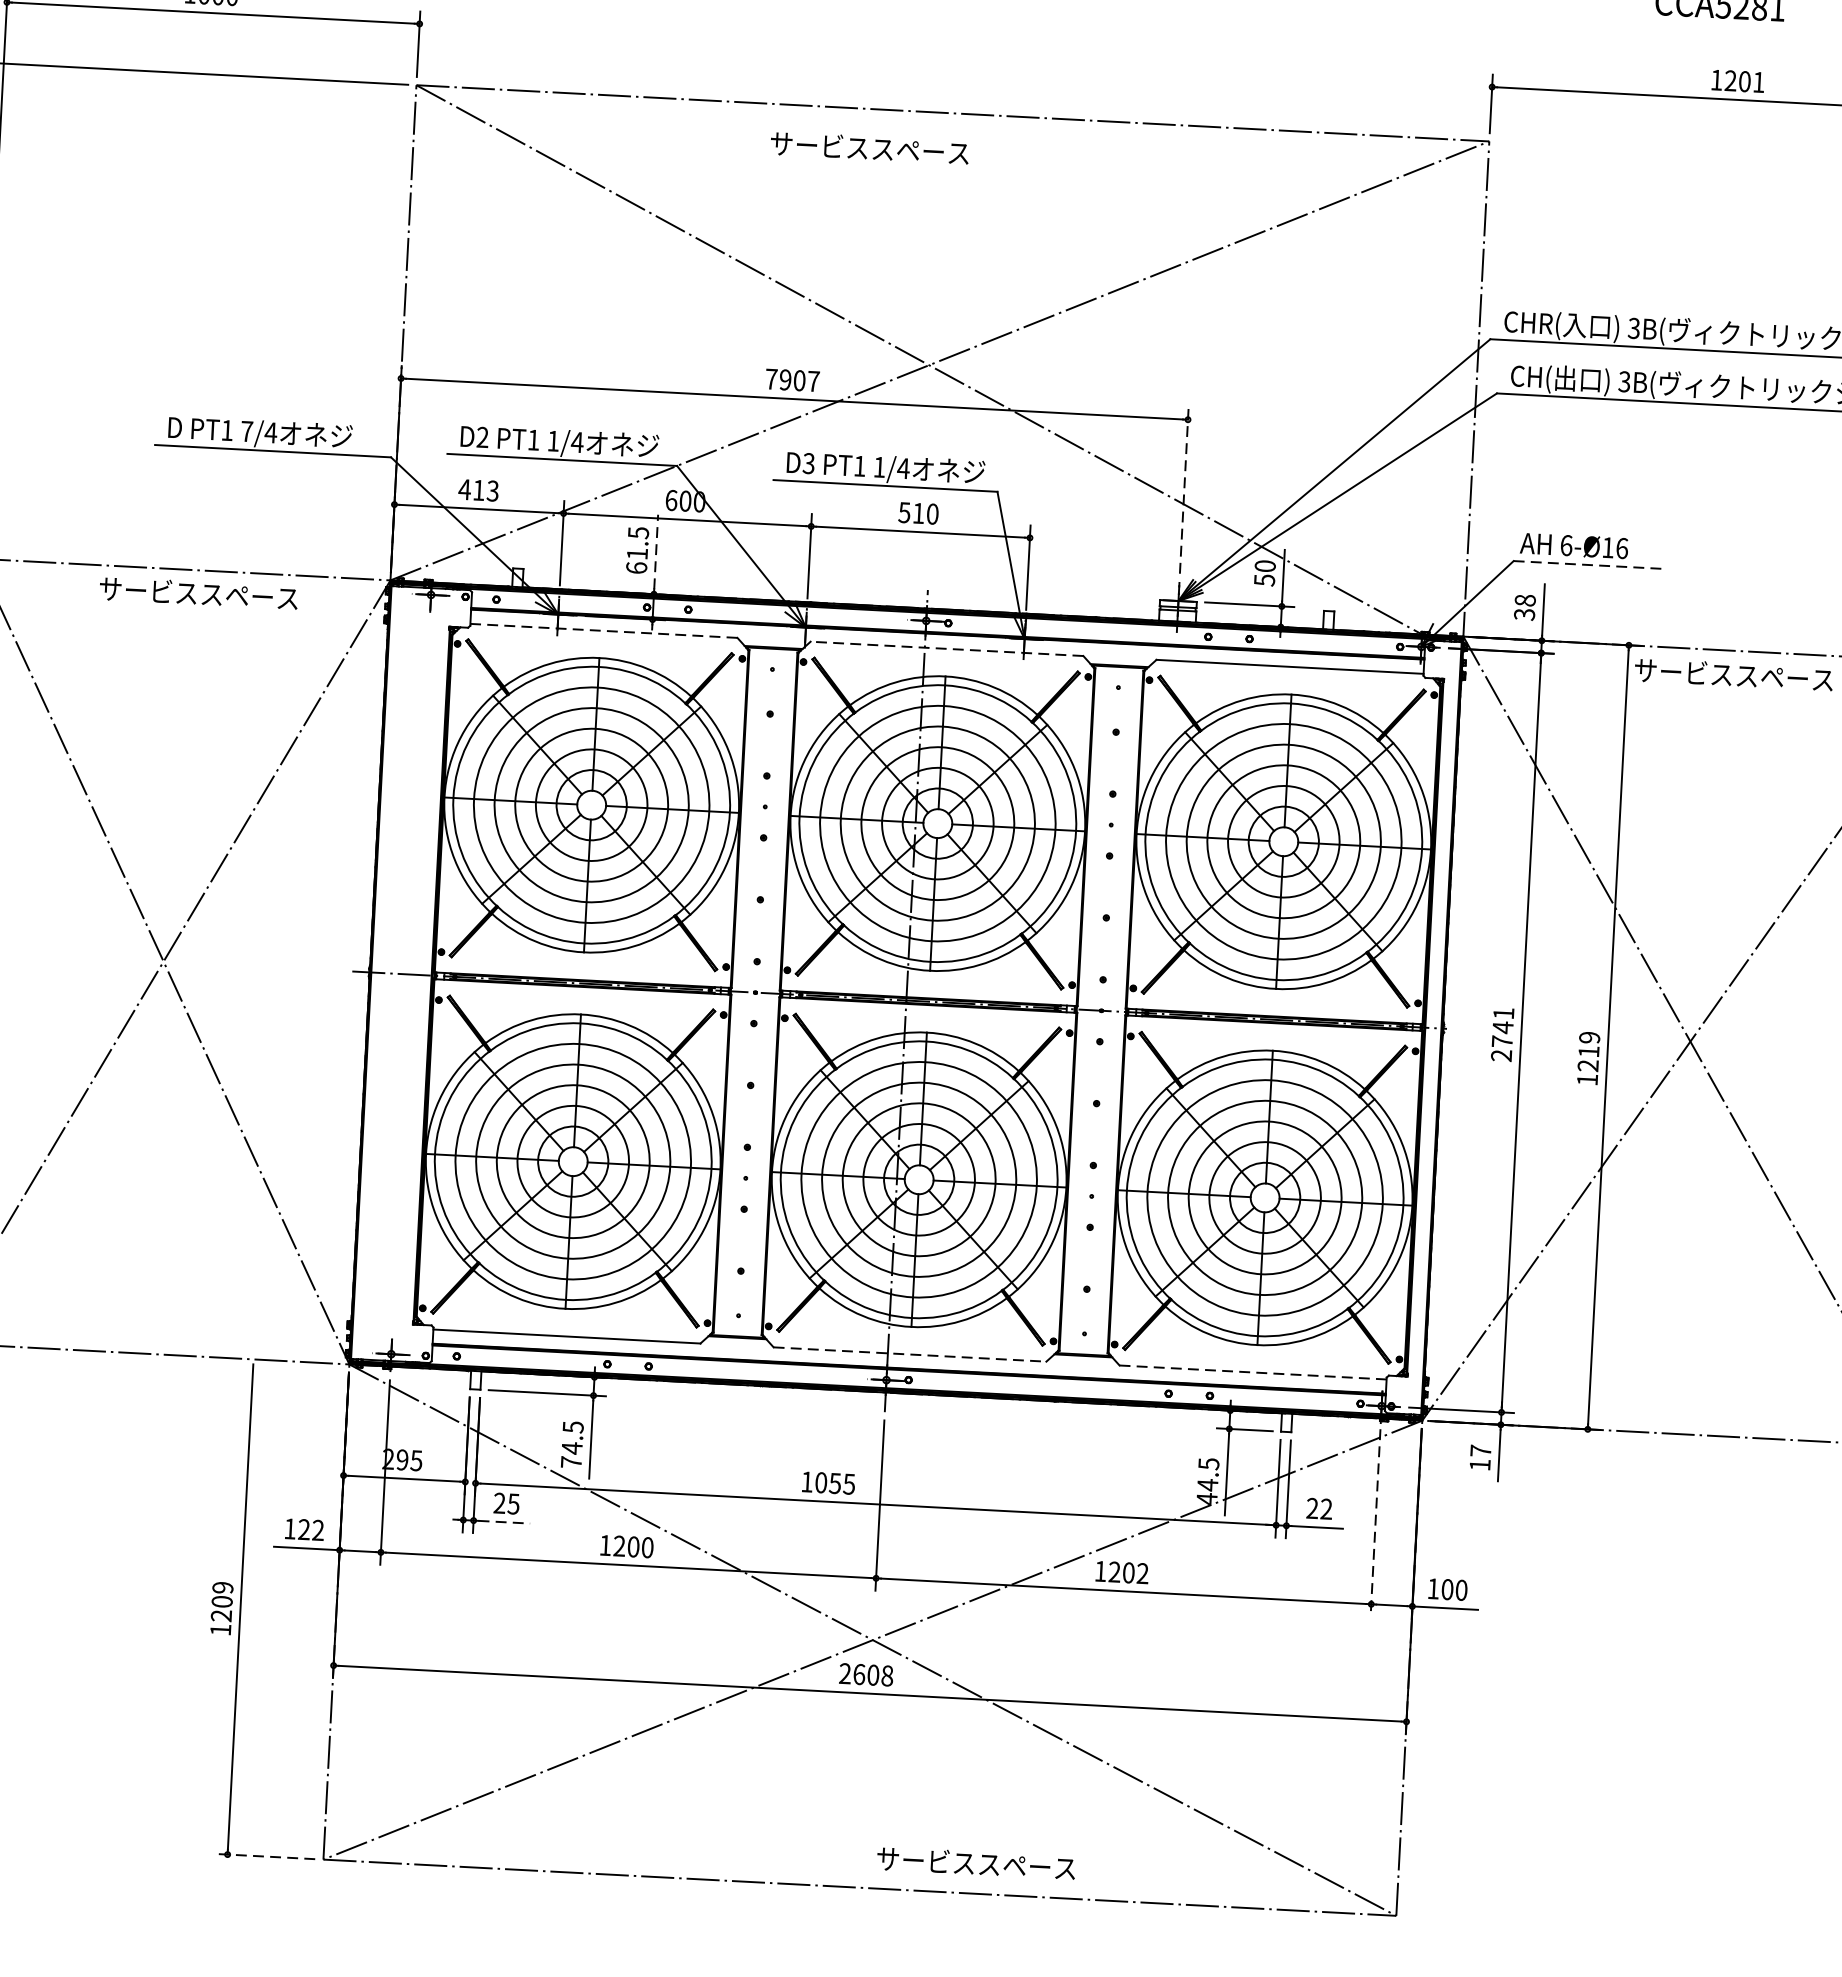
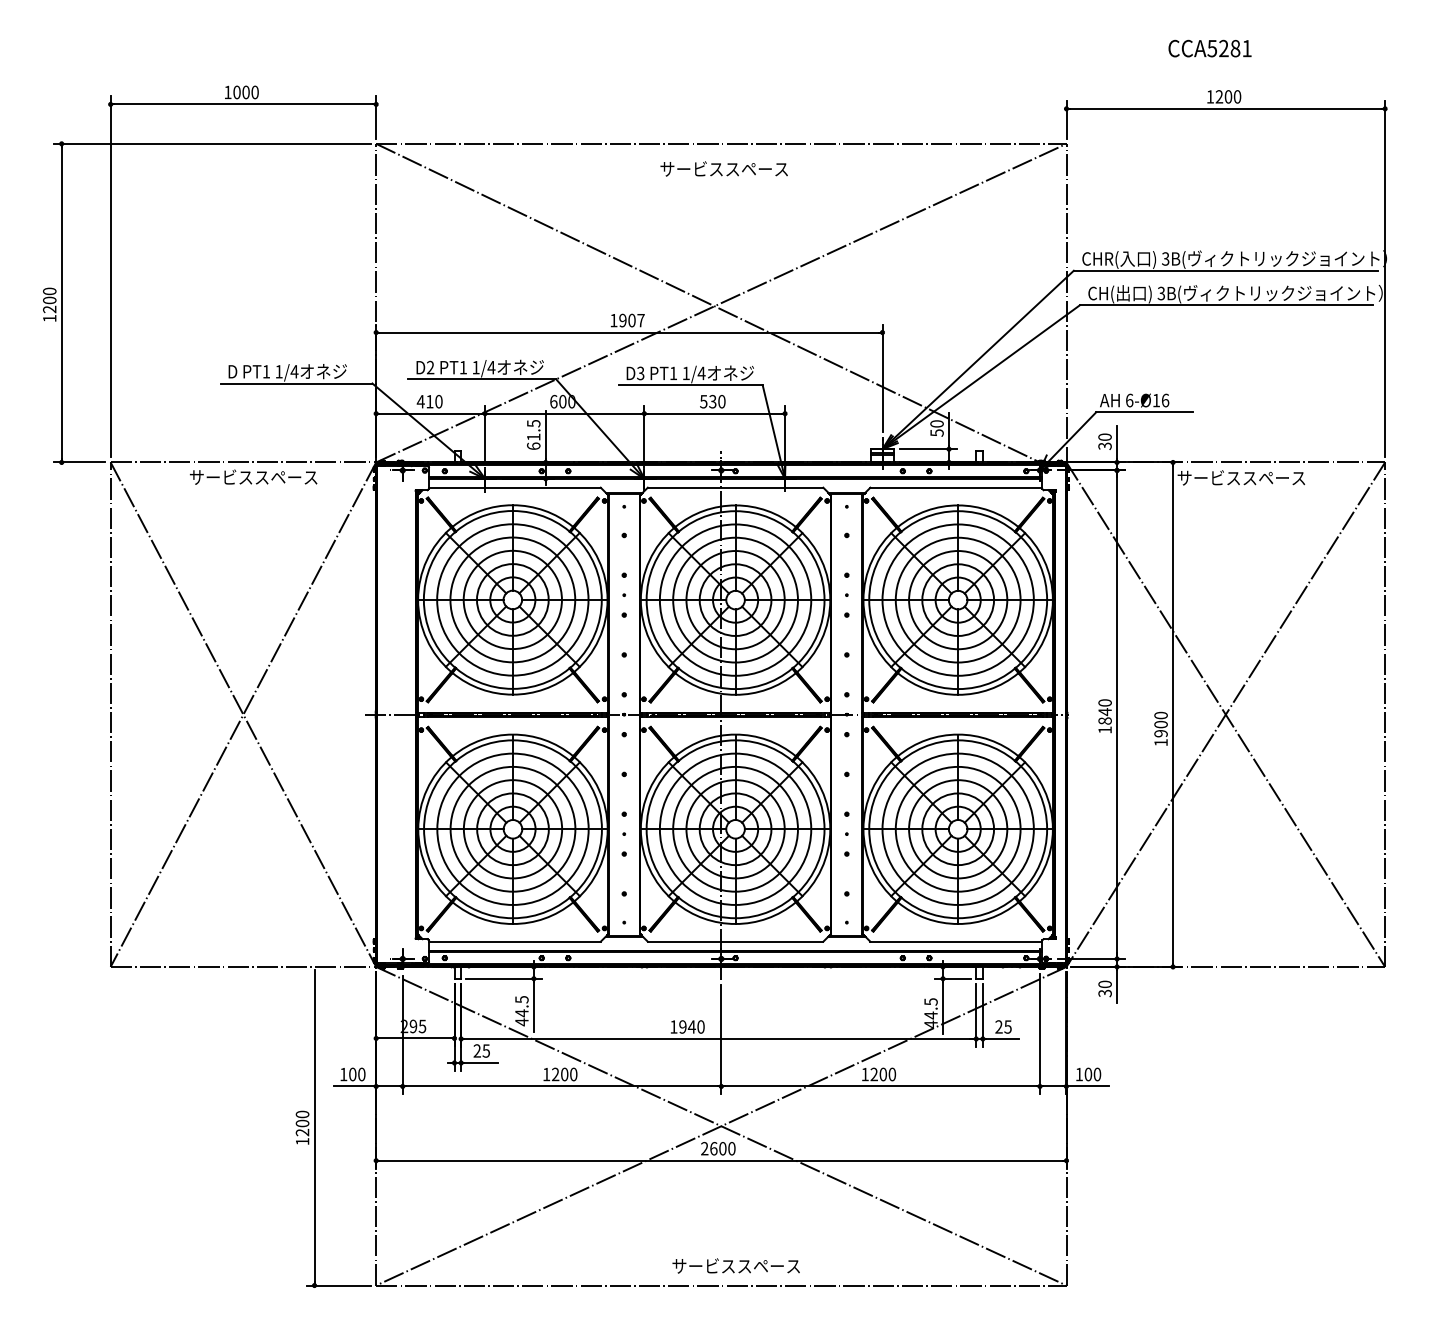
text: (1758, 81) -> (1237, 96), 1201 -> 1200
text: (868, 147) -> (723, 168), moved
text: (770, 379) -> (613, 320), 7907 -> 1907
text: (246, 431) -> (278, 371), 7/4 -> 1/4
text: (492, 490) -> (438, 401), 413 -> 410
line: (1184, 491) -> (882, 378), dashed -> solid
text: (918, 513) -> (712, 401), 510 -> 530
line: (655, 552) -> (545, 435), dashed -> solid
line: (1590, 565) -> (1145, 412), dashed -> solid
text: (1524, 599) -> (1104, 436), 38 -> 30
line: (603, 630) -> (514, 487), dashed -> solid
line: (946, 648) -> (735, 487), dashed -> solid
text: (1501, 1034) -> (1104, 716), 2741 -> 1840
text: (1588, 1051) -> (1160, 724), 1219 -> 1900
line: (909, 1354) -> (735, 941), dashed -> solid
line: (1253, 1372) -> (956, 941), dashed -> solid
text: (1479, 1457) -> (1104, 988), 17 -> 30
text: (570, 1462) -> (521, 1022), 74.5 -> 44.5
text: (834, 1482) -> (691, 1026), 1055 -> 1940
text: (1325, 1508) -> (1007, 1026), 22 -> 25
line: (503, 1521) -> (480, 1062), dashed -> solid
line: (1374, 1523) -> (1039, 1034), dashed -> solid
text: (311, 1530) -> (357, 1074), 122 -> 100
text: (1143, 1573) -> (892, 1074), 1202 -> 1200
text: (222, 1587) -> (302, 1114), 1209 -> 1200
text: (886, 1675) -> (731, 1148), 2608 -> 2600
line: (264, 1856) -> (338, 1285), dashed -> solid
text: (975, 1862) -> (735, 1265), moved

